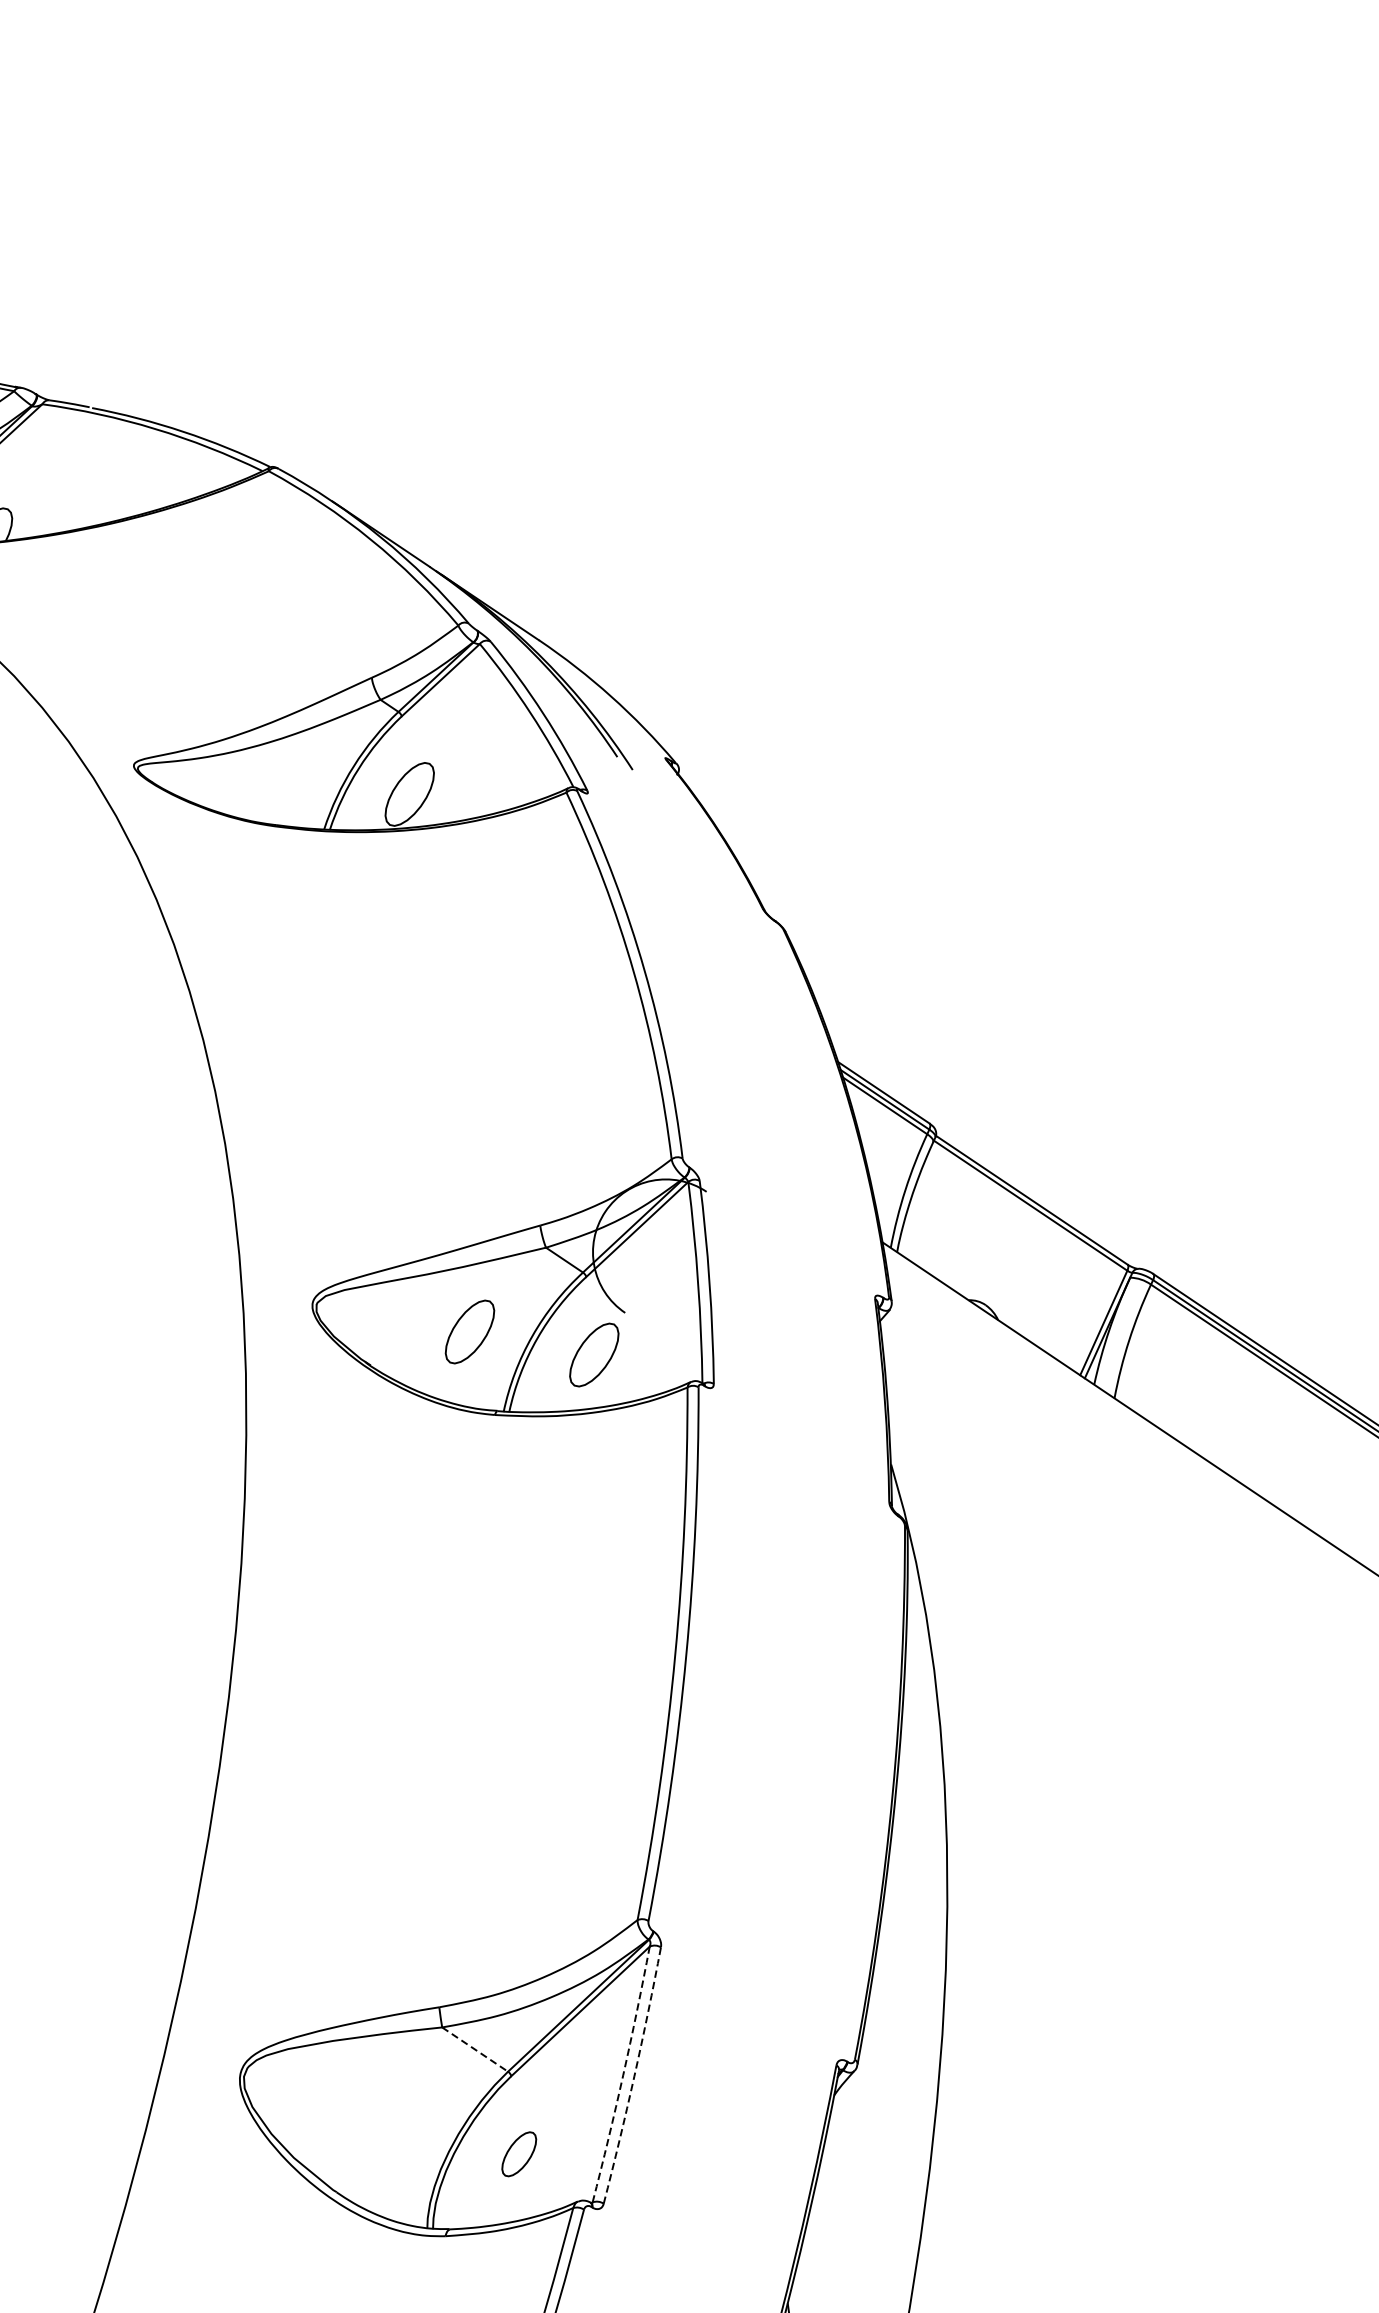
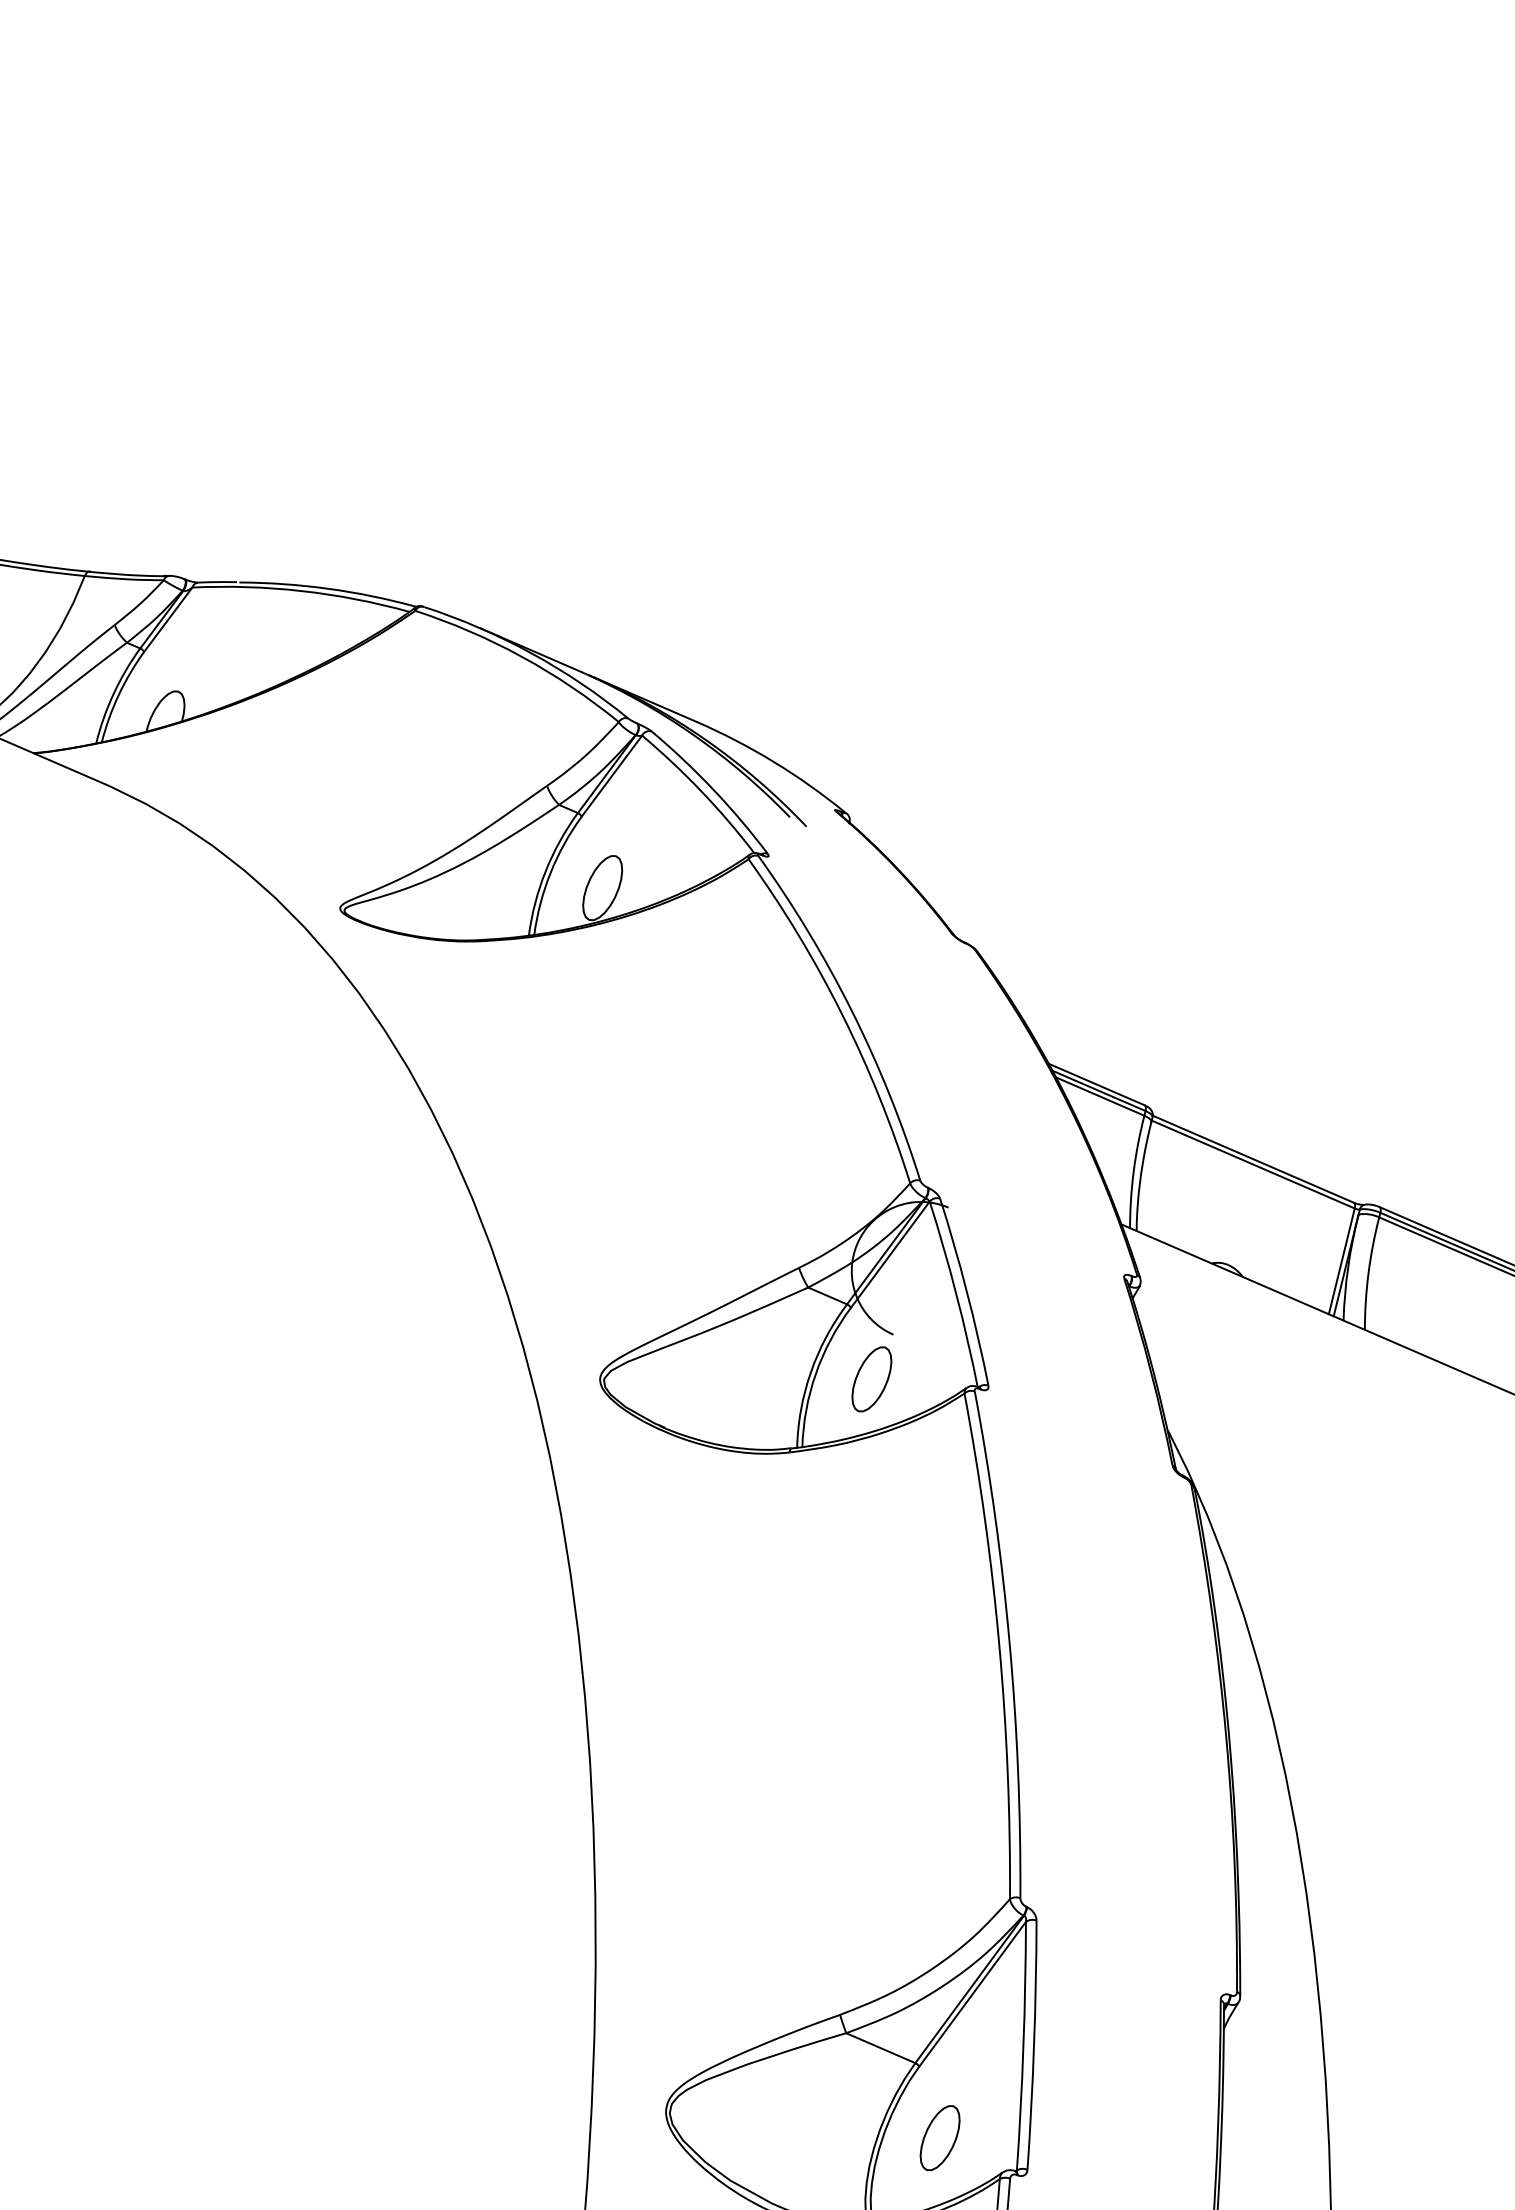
part: (469, 1332) -> (751, 1379), removed
line: (474, 2049) -> (880, 2048), dashed -> solid
arc: (623, 2075) -> (1023, 2046), dashed -> solid
arc: (634, 2076) -> (1034, 2045), dashed -> solid
part: (518, 2154) -> (939, 2138), size x1.43

